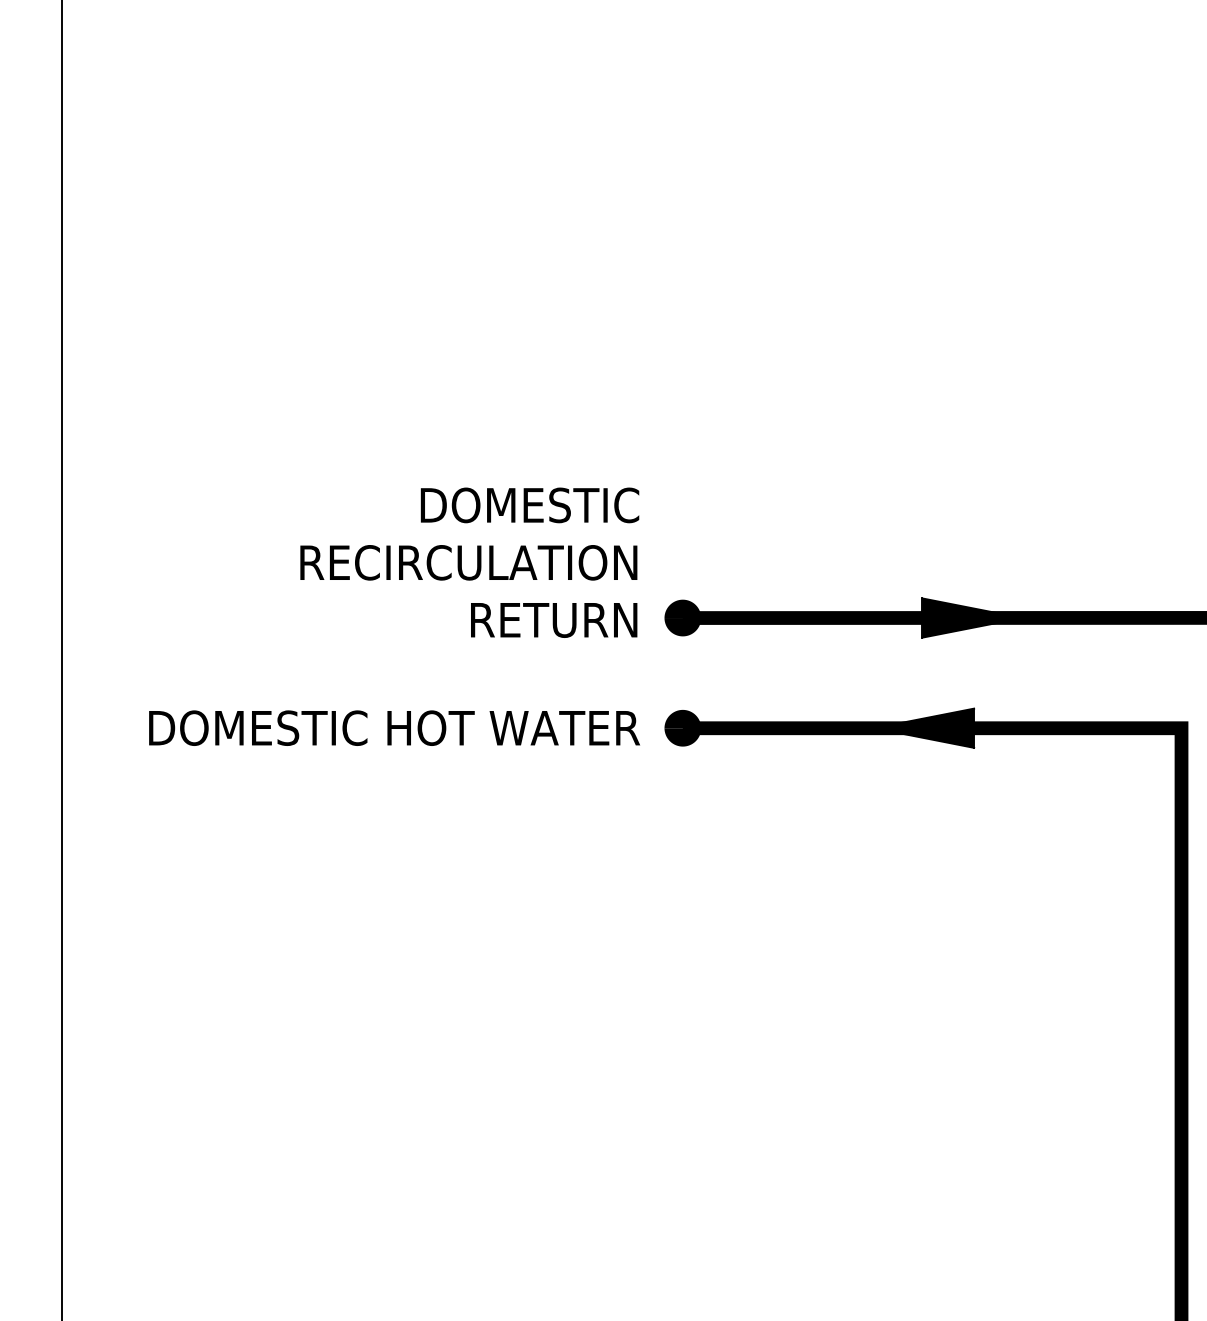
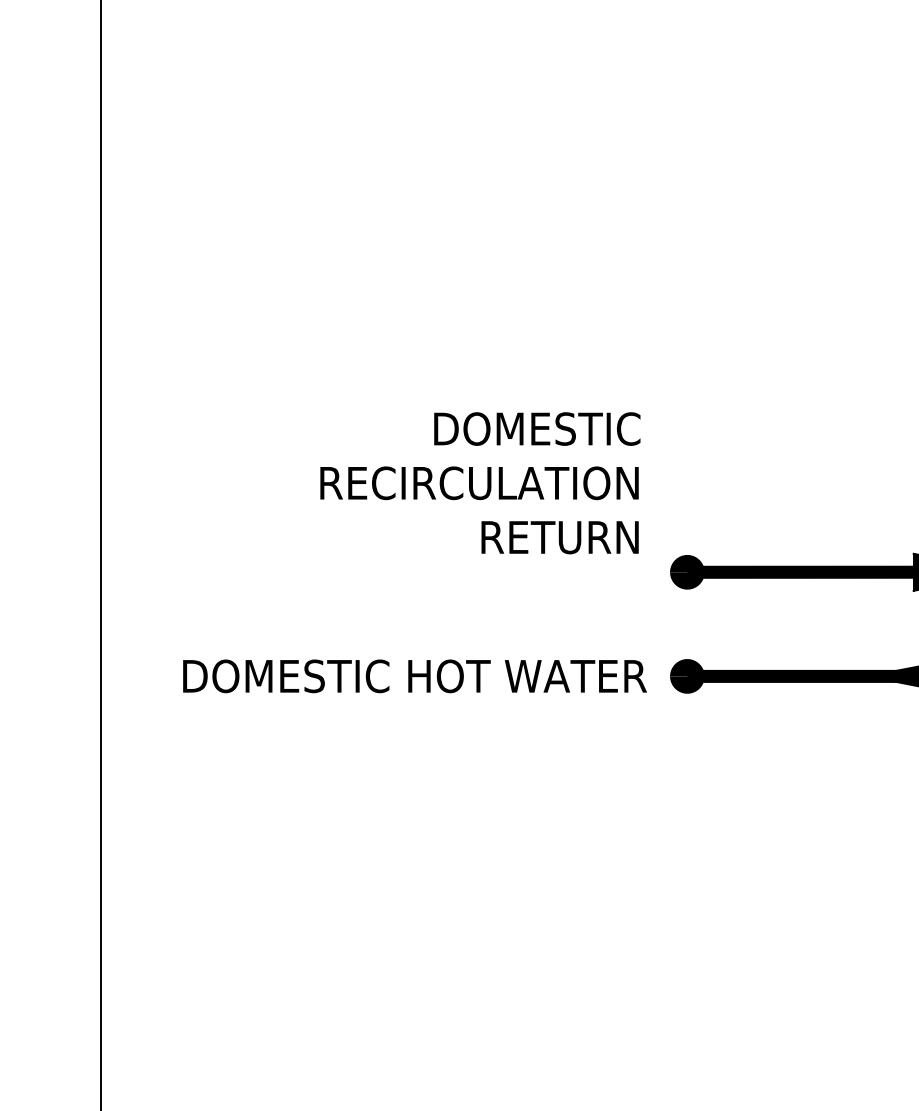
text: (469, 562) -> (480, 482), moved

